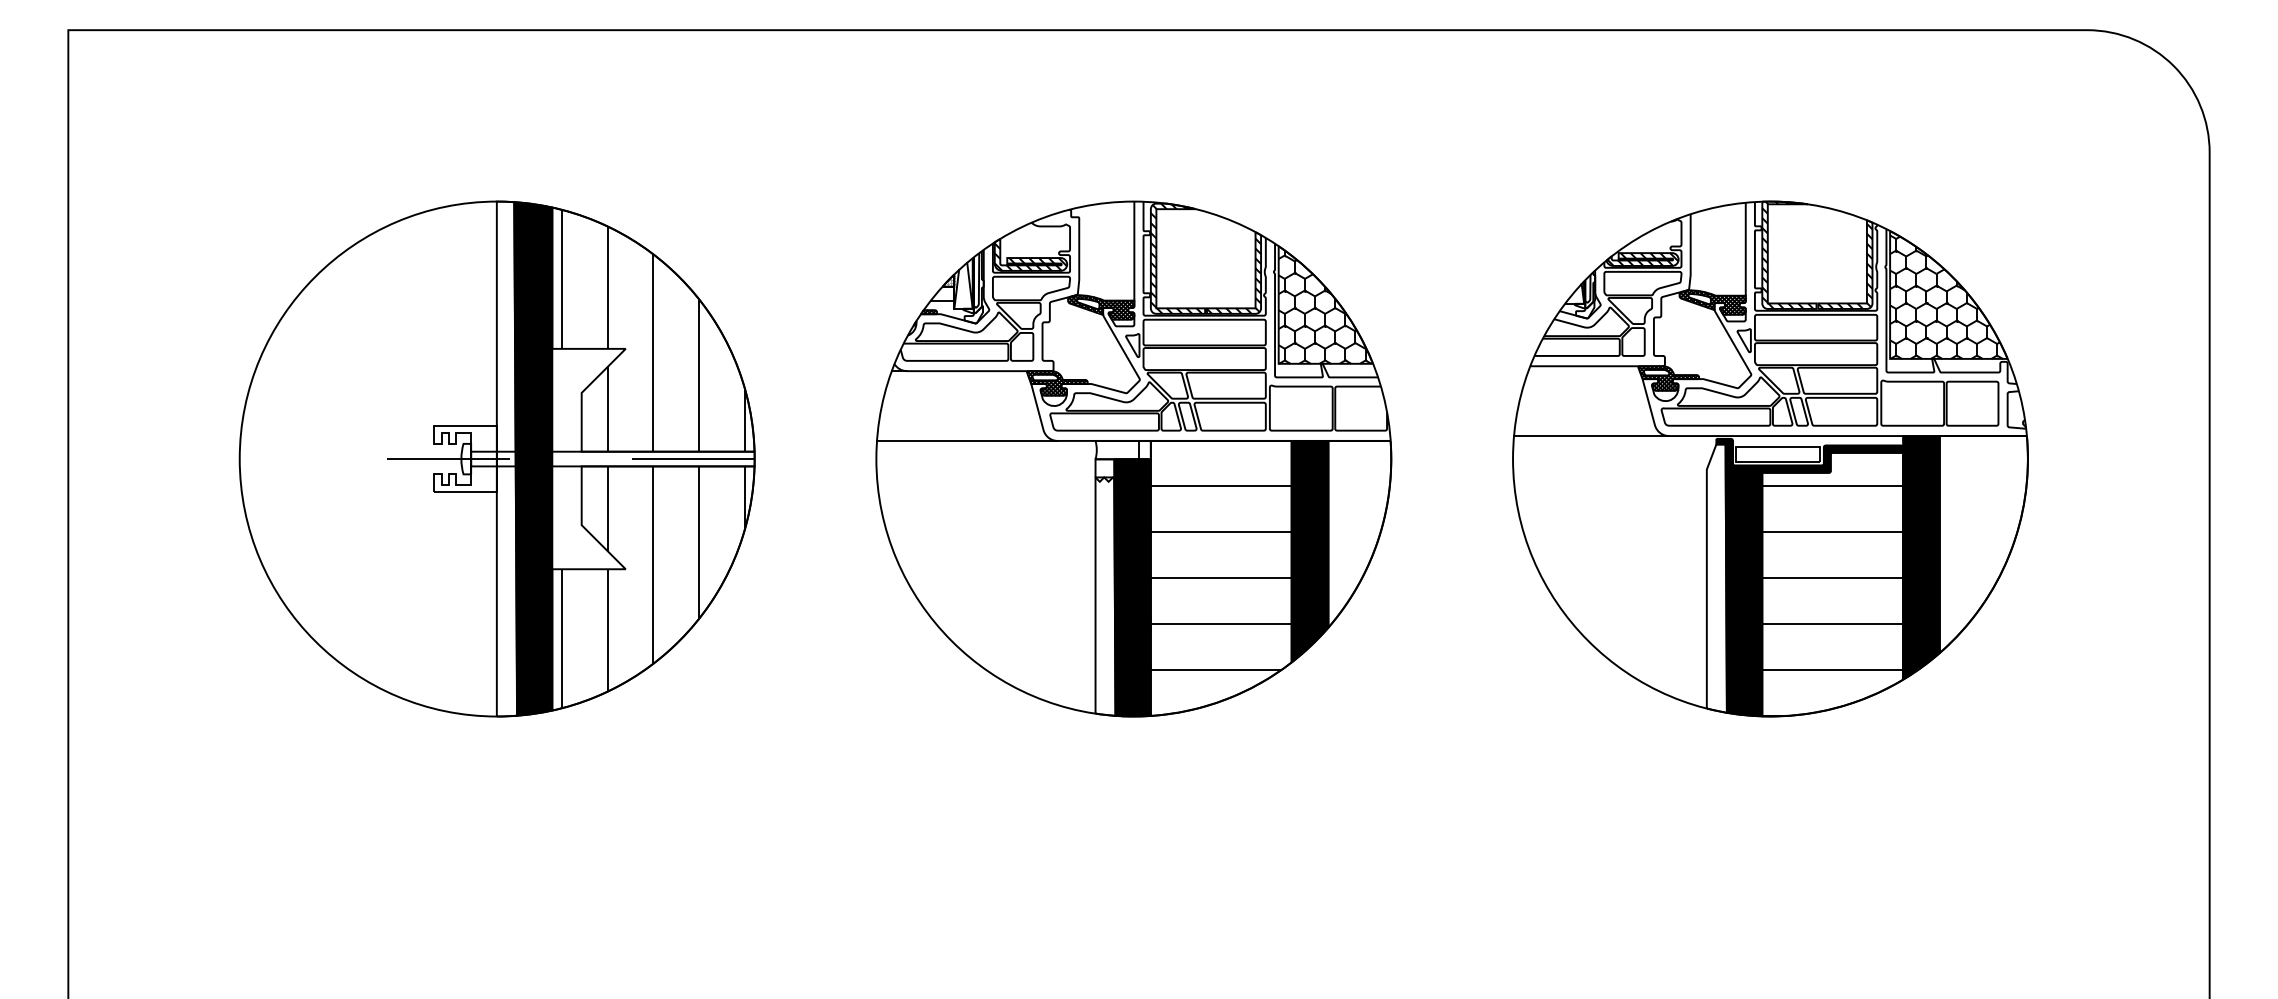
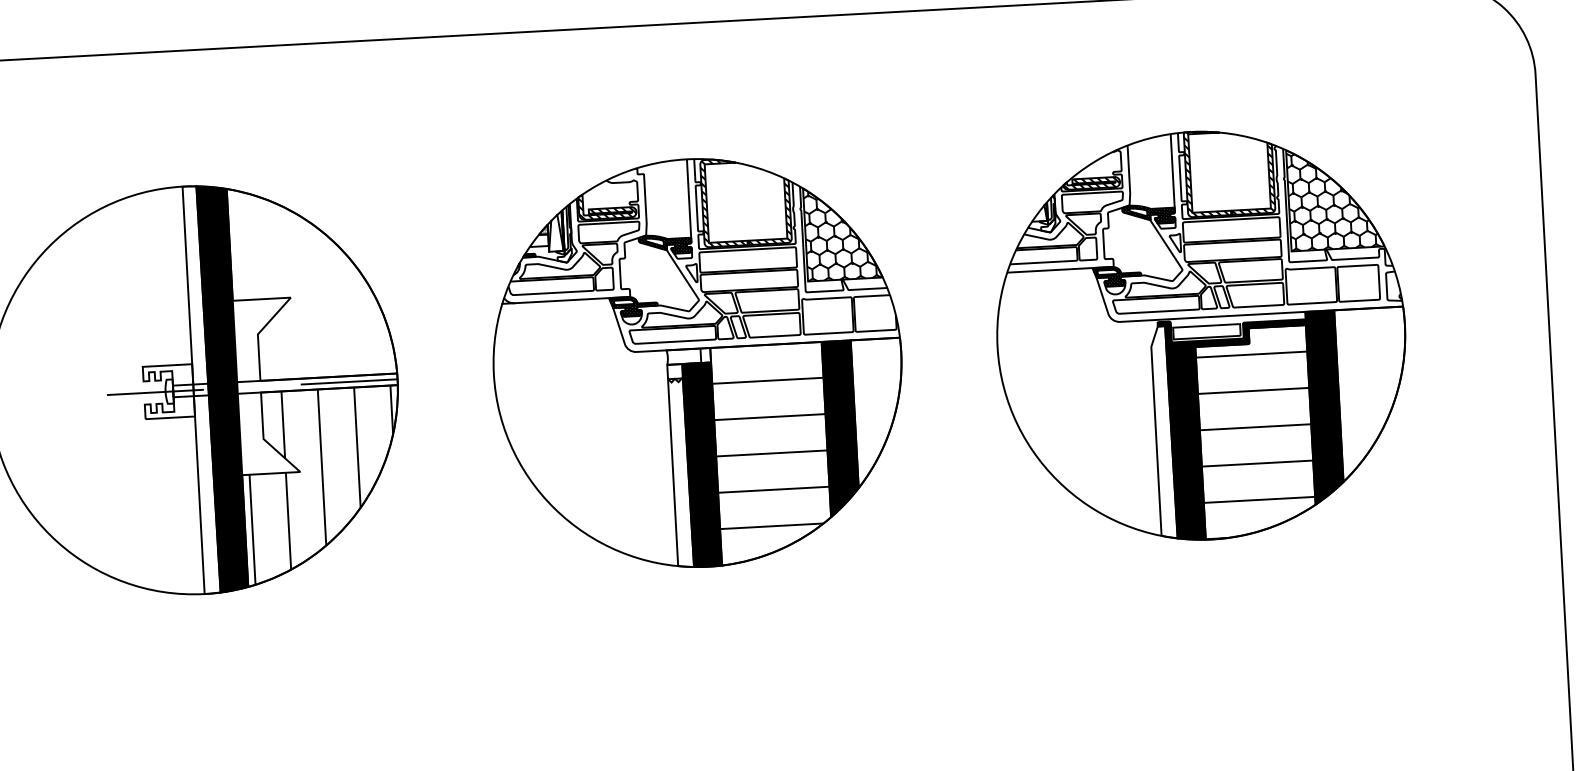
hatch: (653, 330) -> (312, 281), removed
line: (1591, 436) -> (1058, 325), removed
line: (966, 440) -> (564, 355), removed

